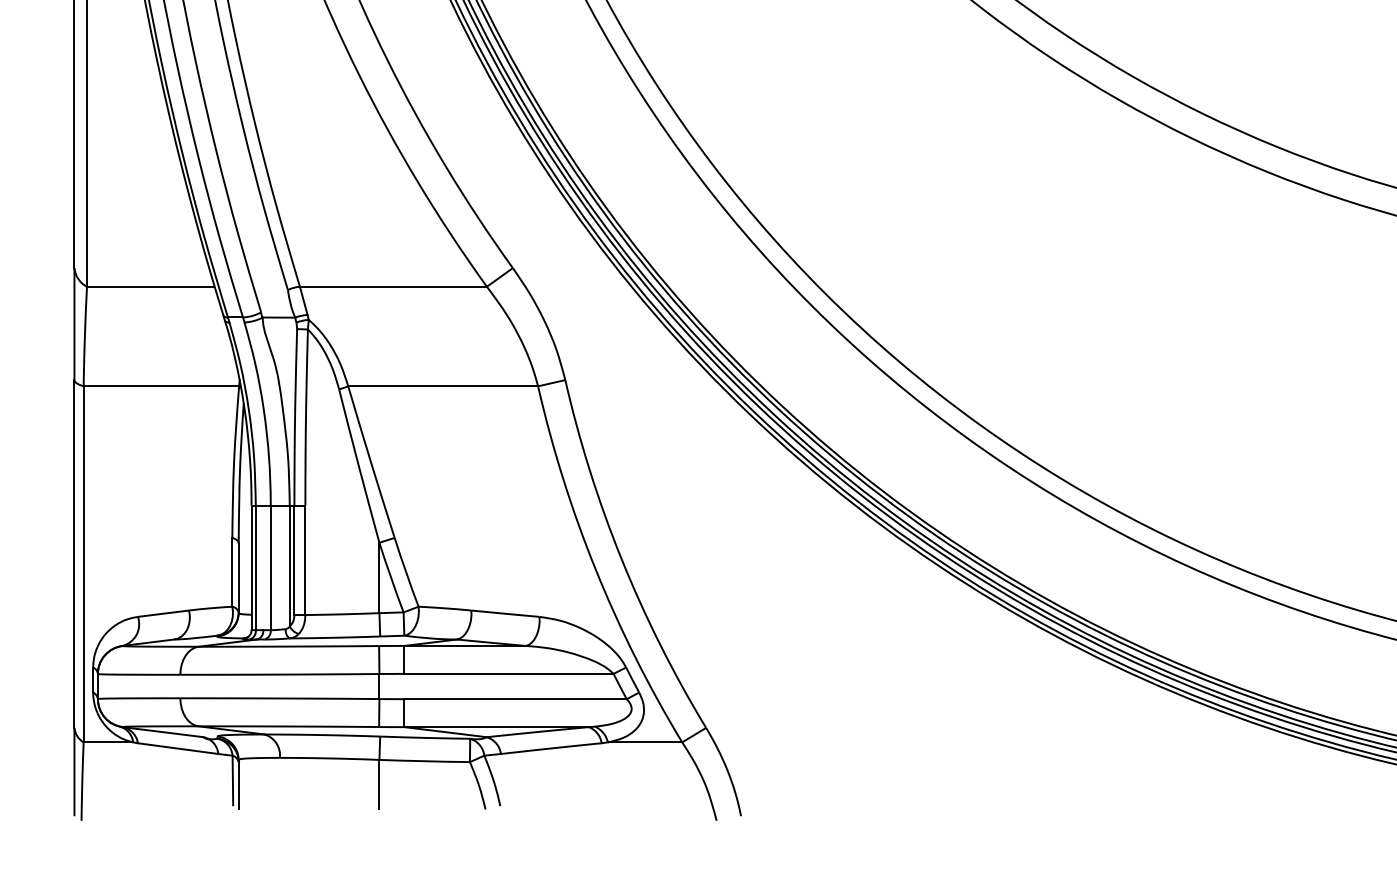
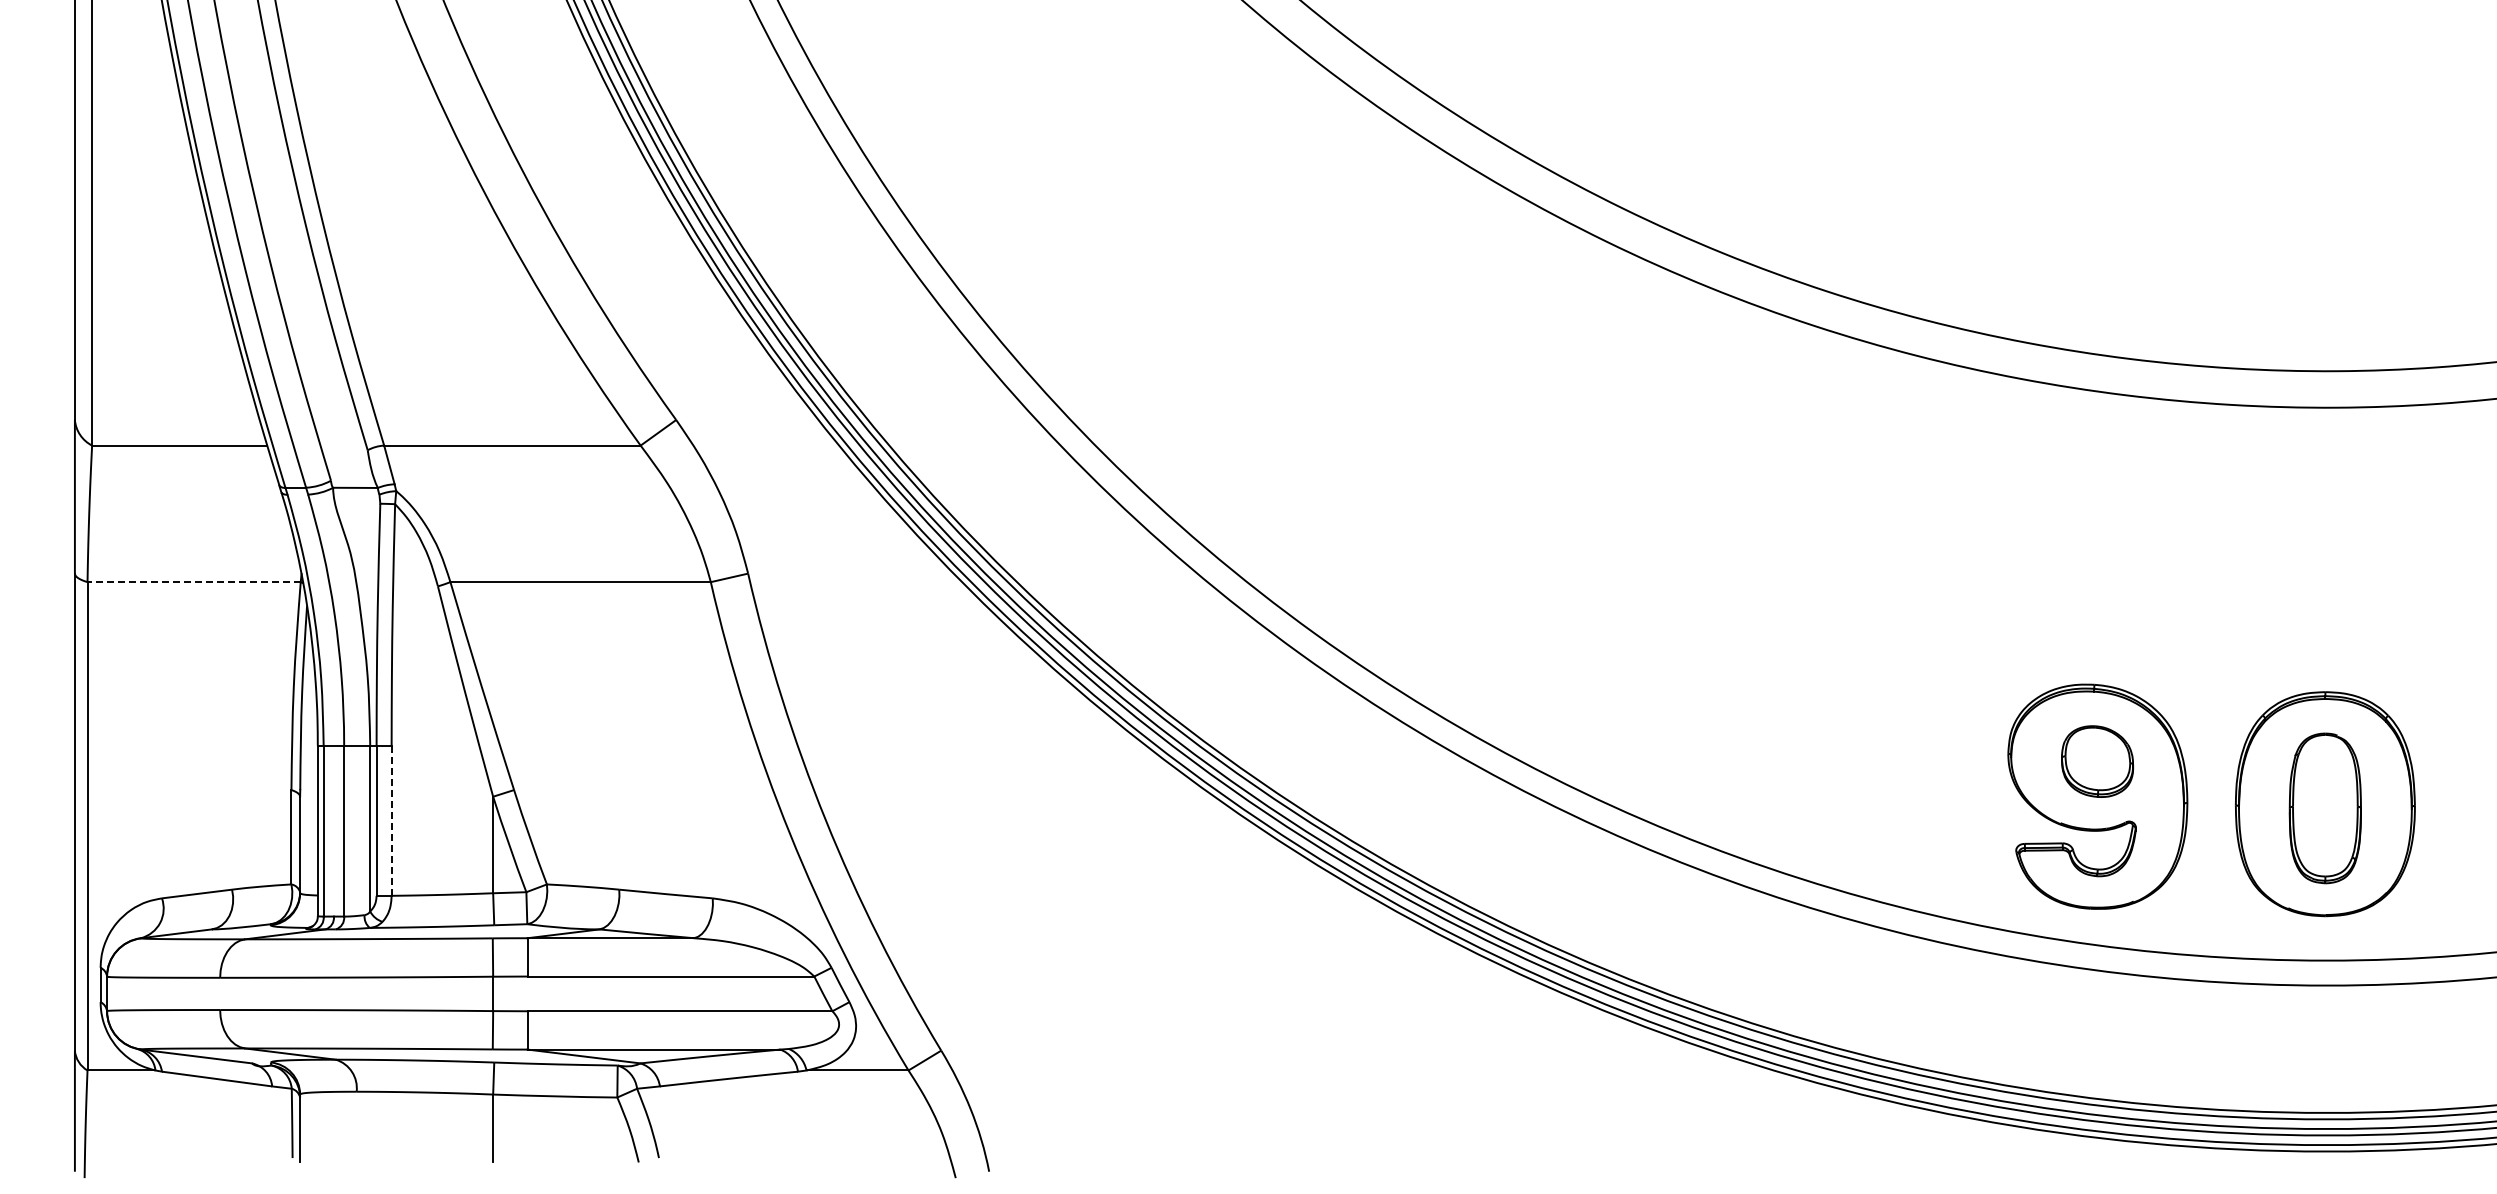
line: (161, 386) -> (194, 582), solid -> dashed
line: (305, 560) -> (391, 821), solid -> dashed

